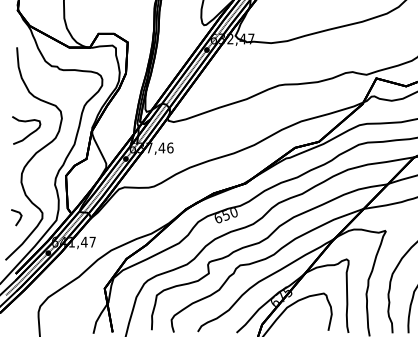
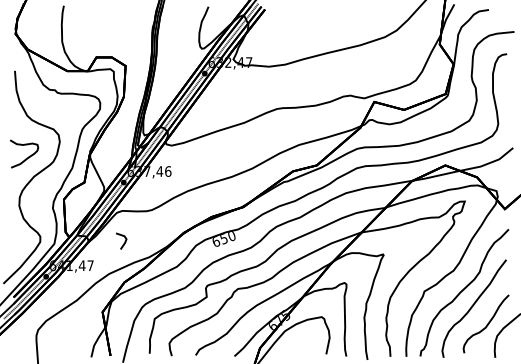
line: (19, 217) -> (124, 241), moved

